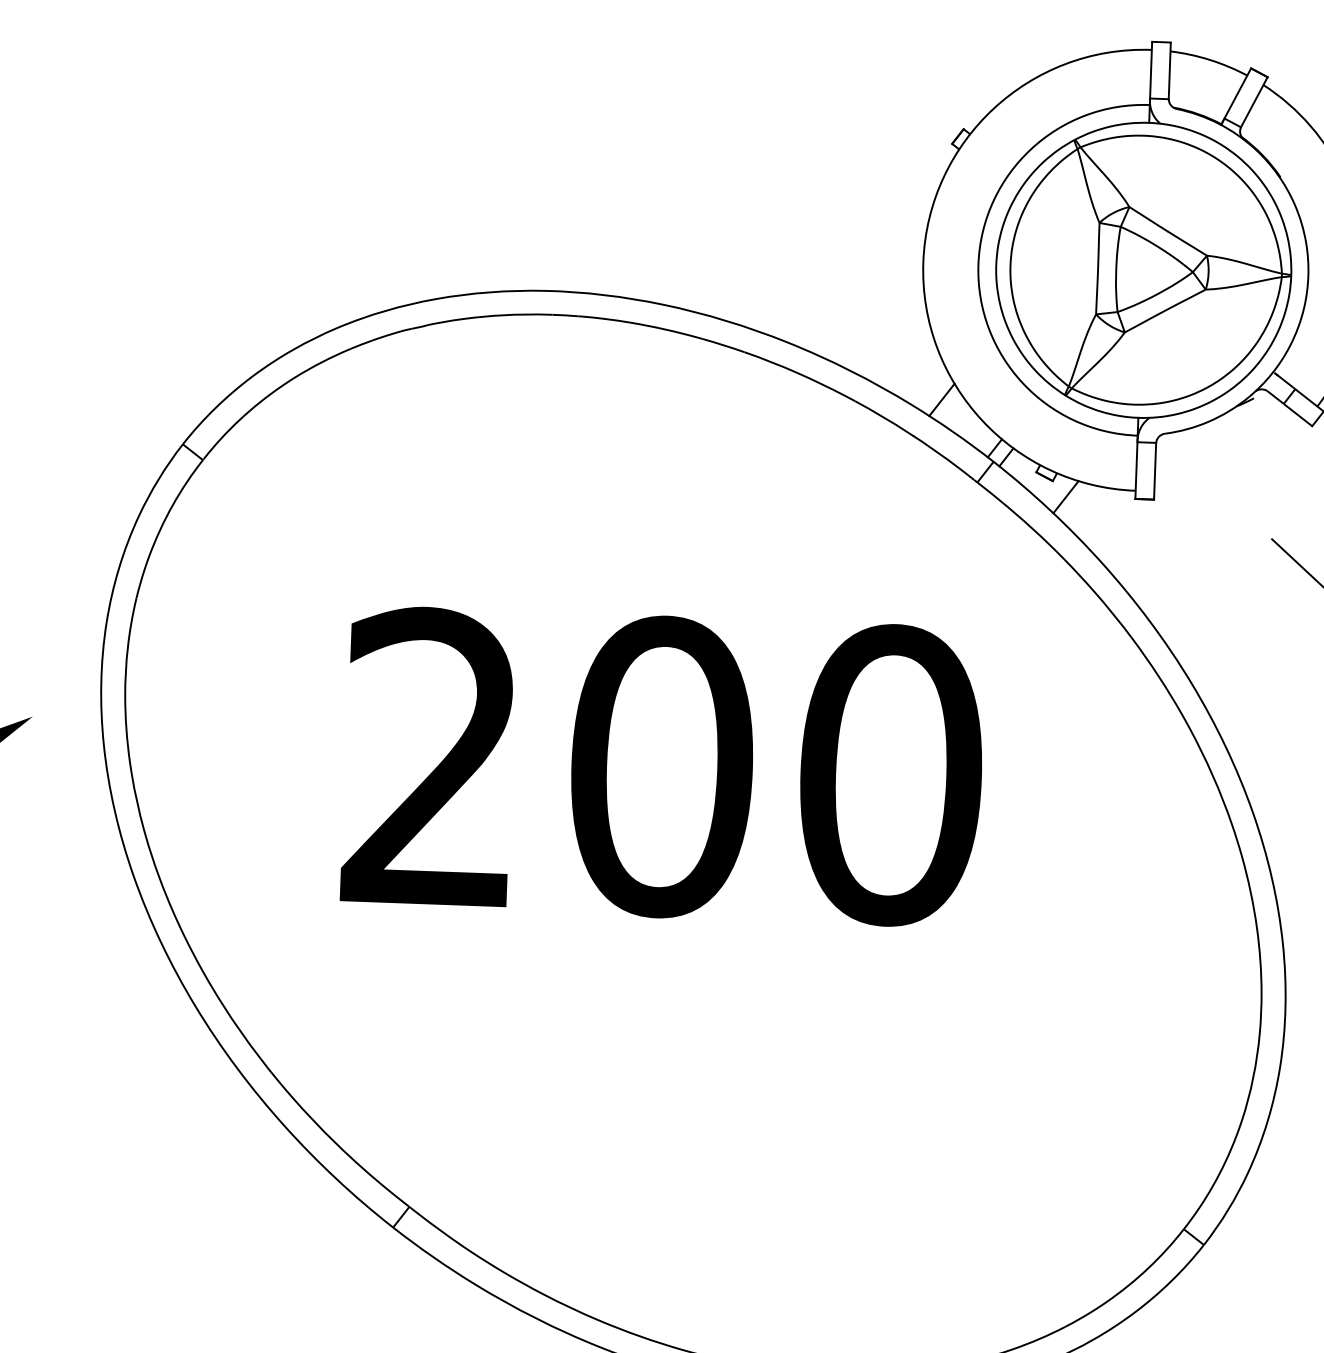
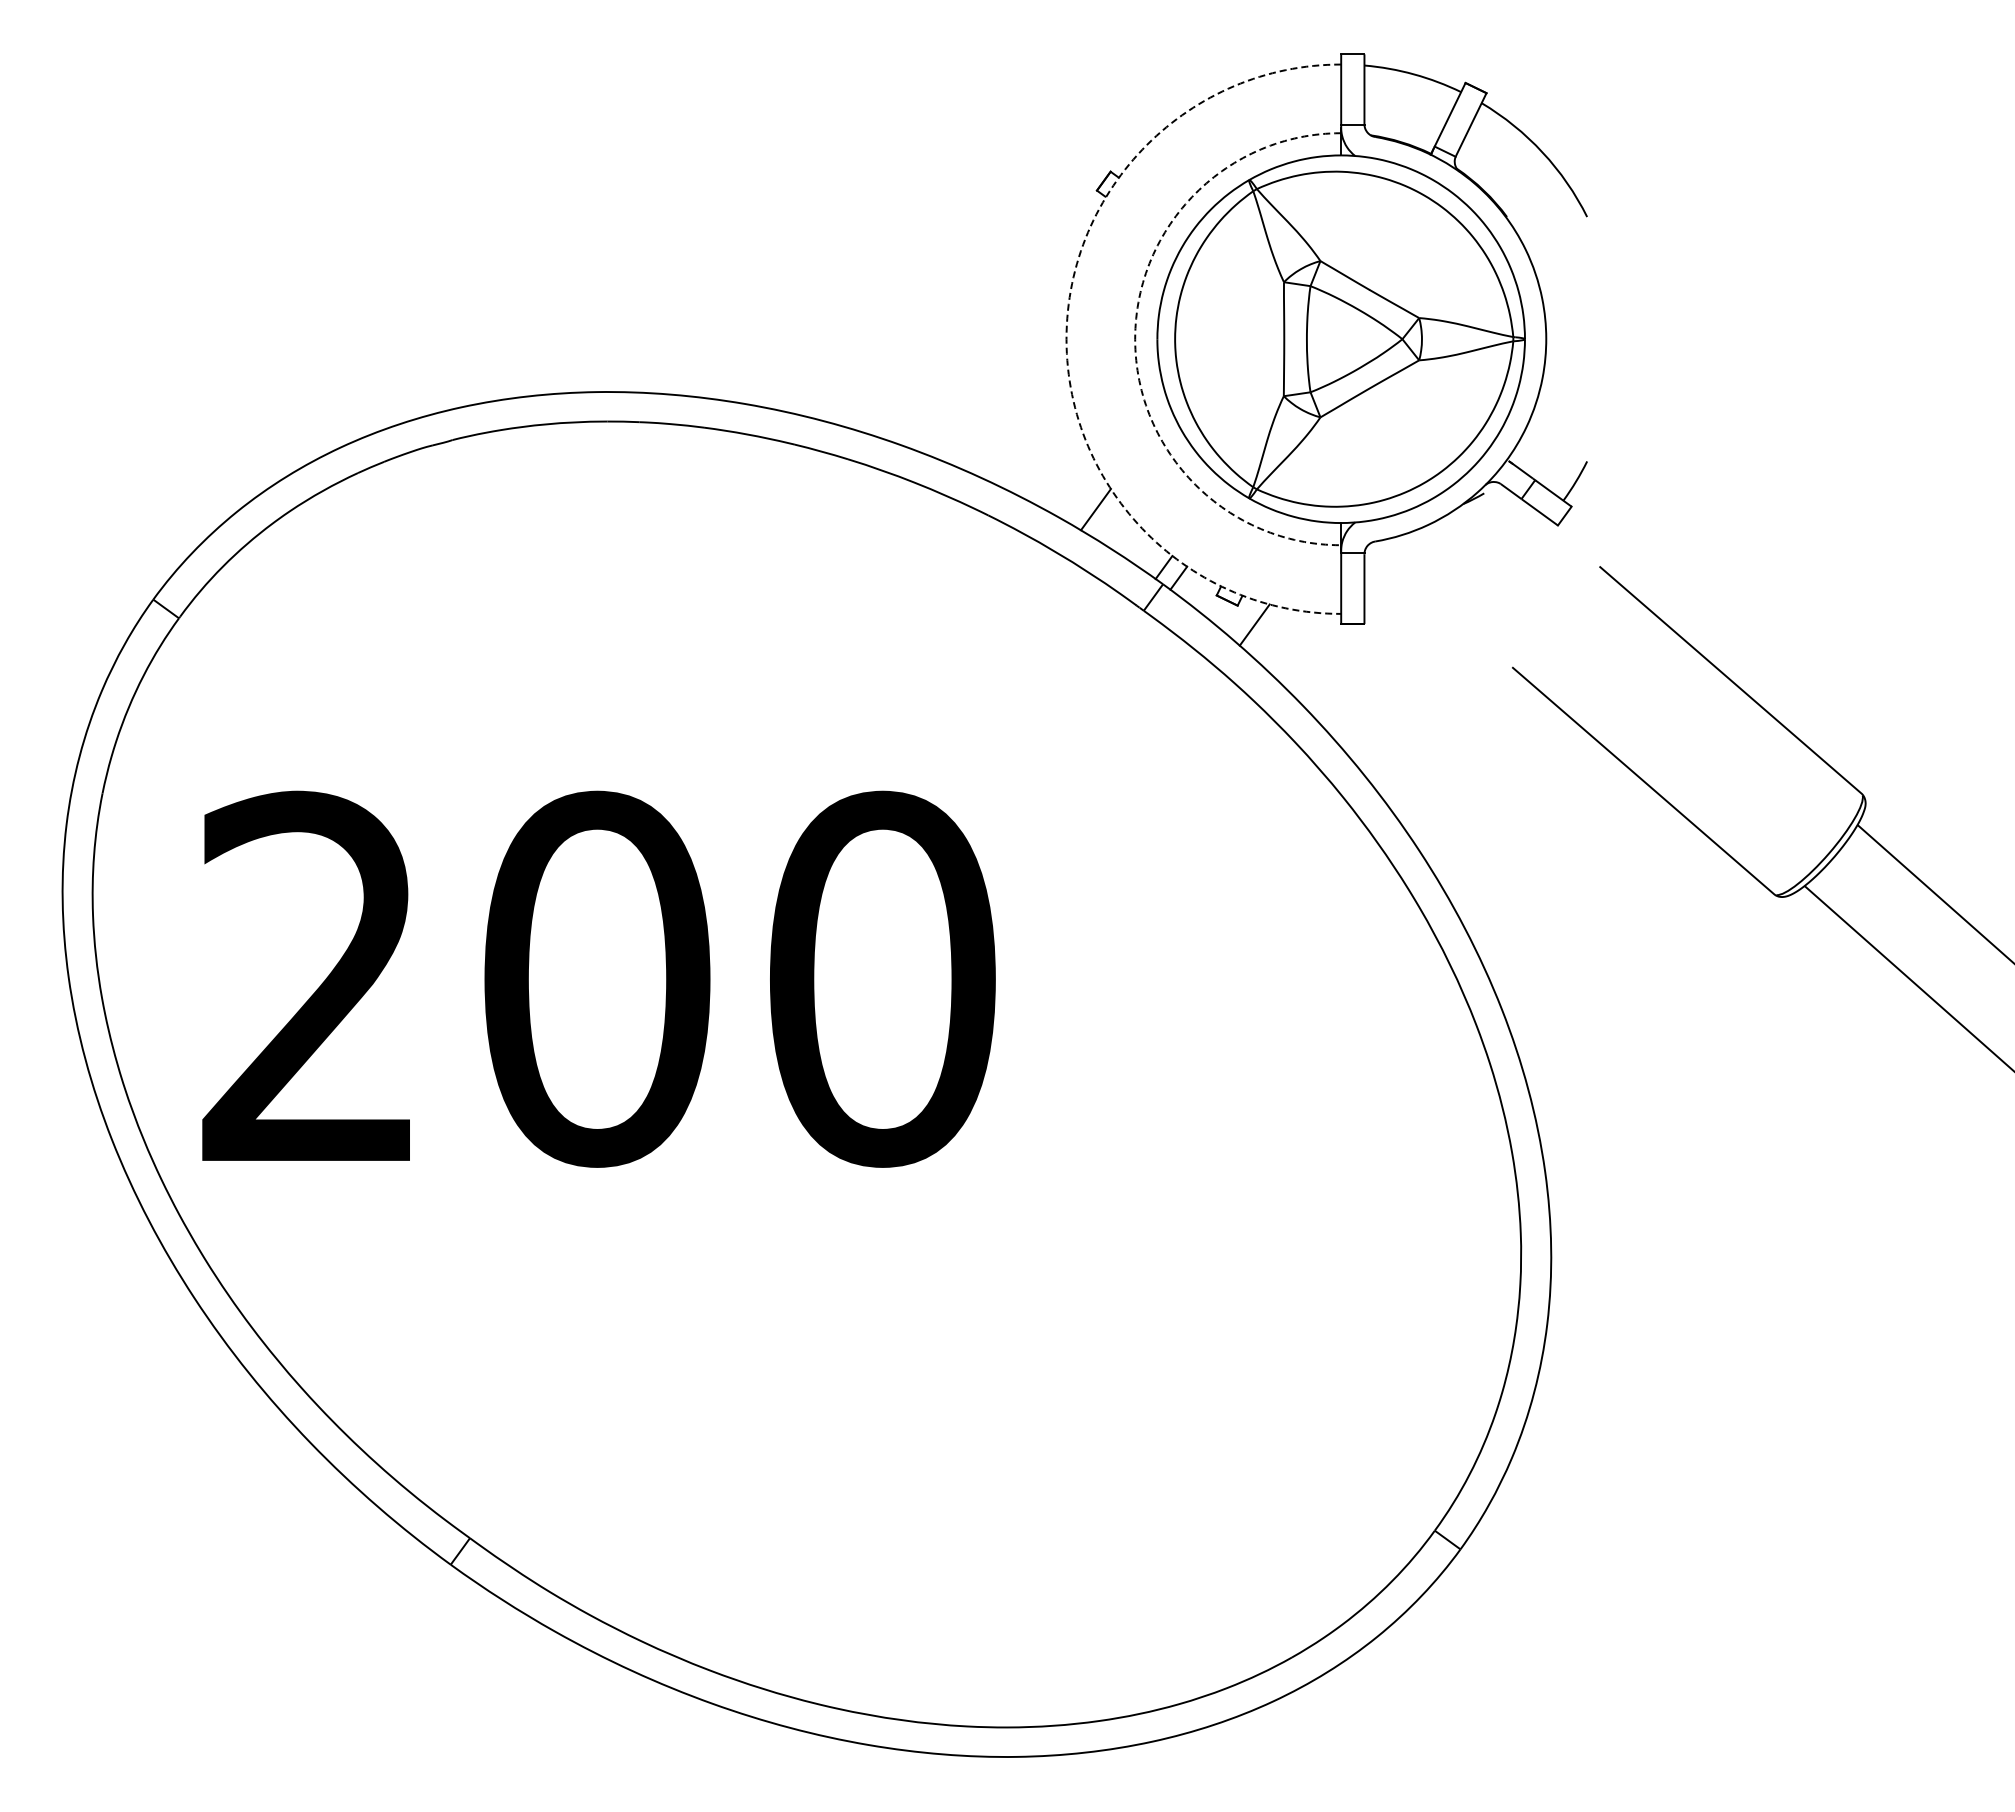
arc: (923, 262) -> (1066, 339), solid -> dashed
arc: (978, 264) -> (1135, 339), solid -> dashed
text: (662, 766) -> (598, 978), moved

